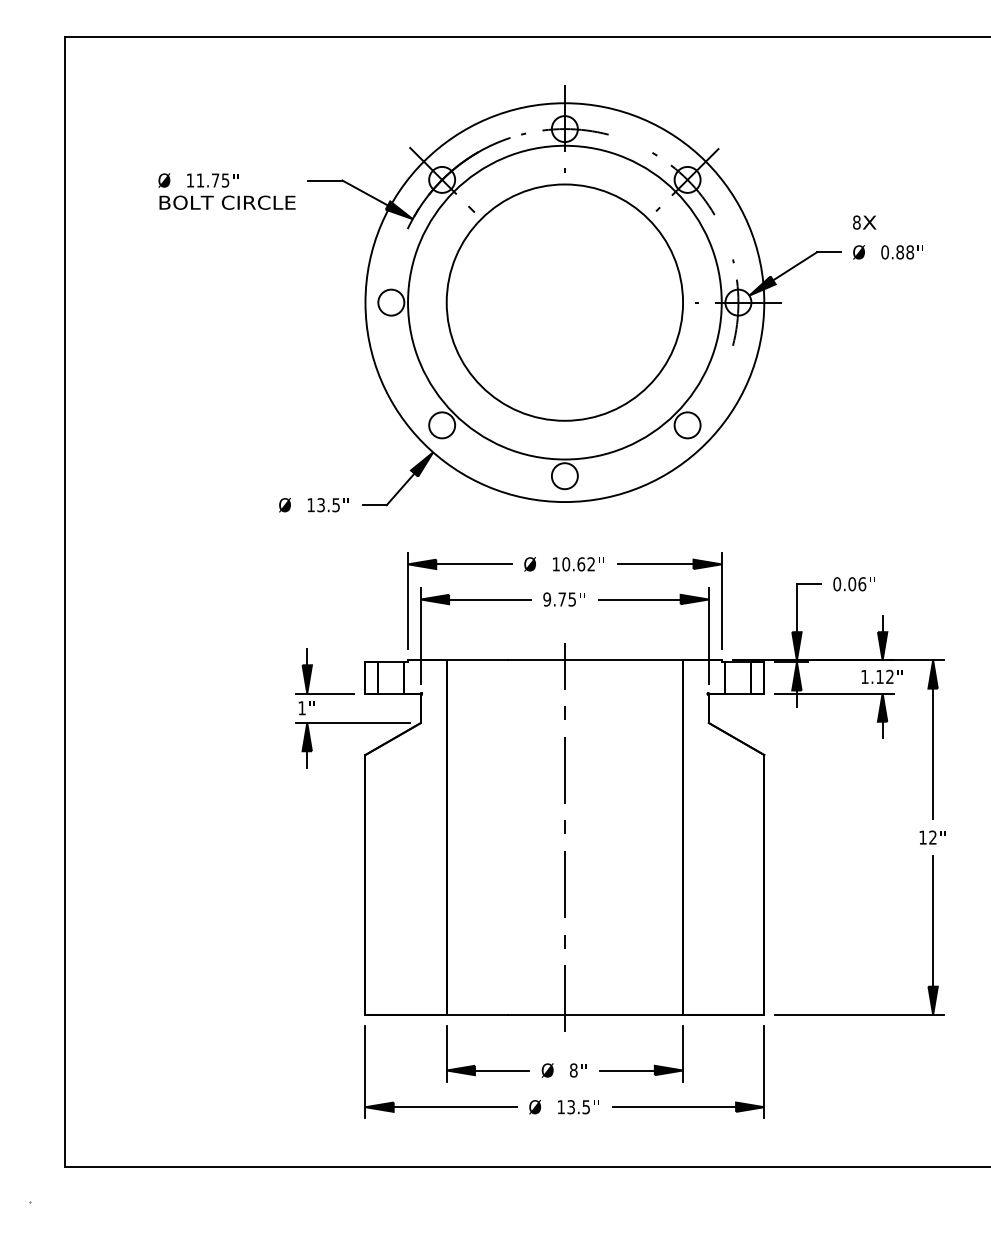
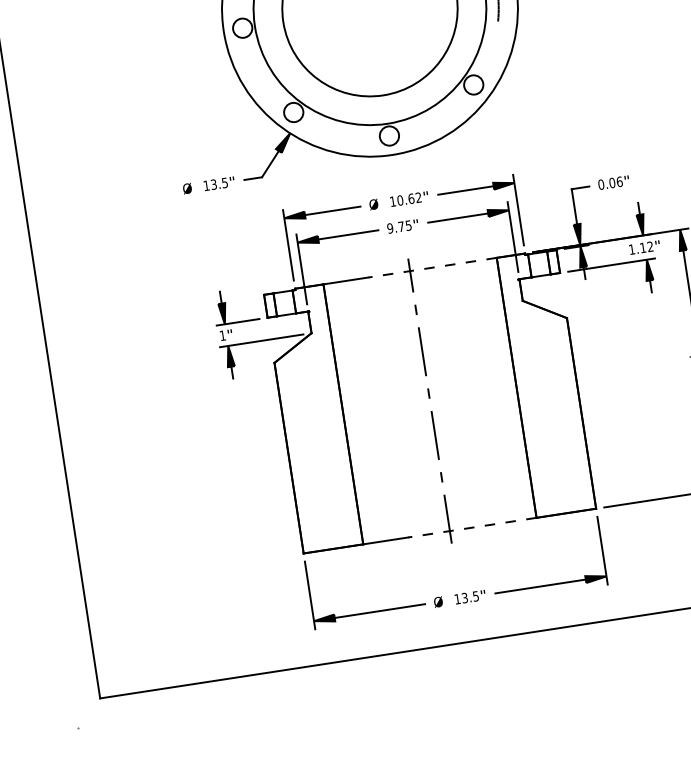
line: (595, 660) -> (432, 267), solid -> dashed
line: (595, 1014) -> (472, 527), solid -> dashed
part: (570, 1064) -> (459, 566), removed

